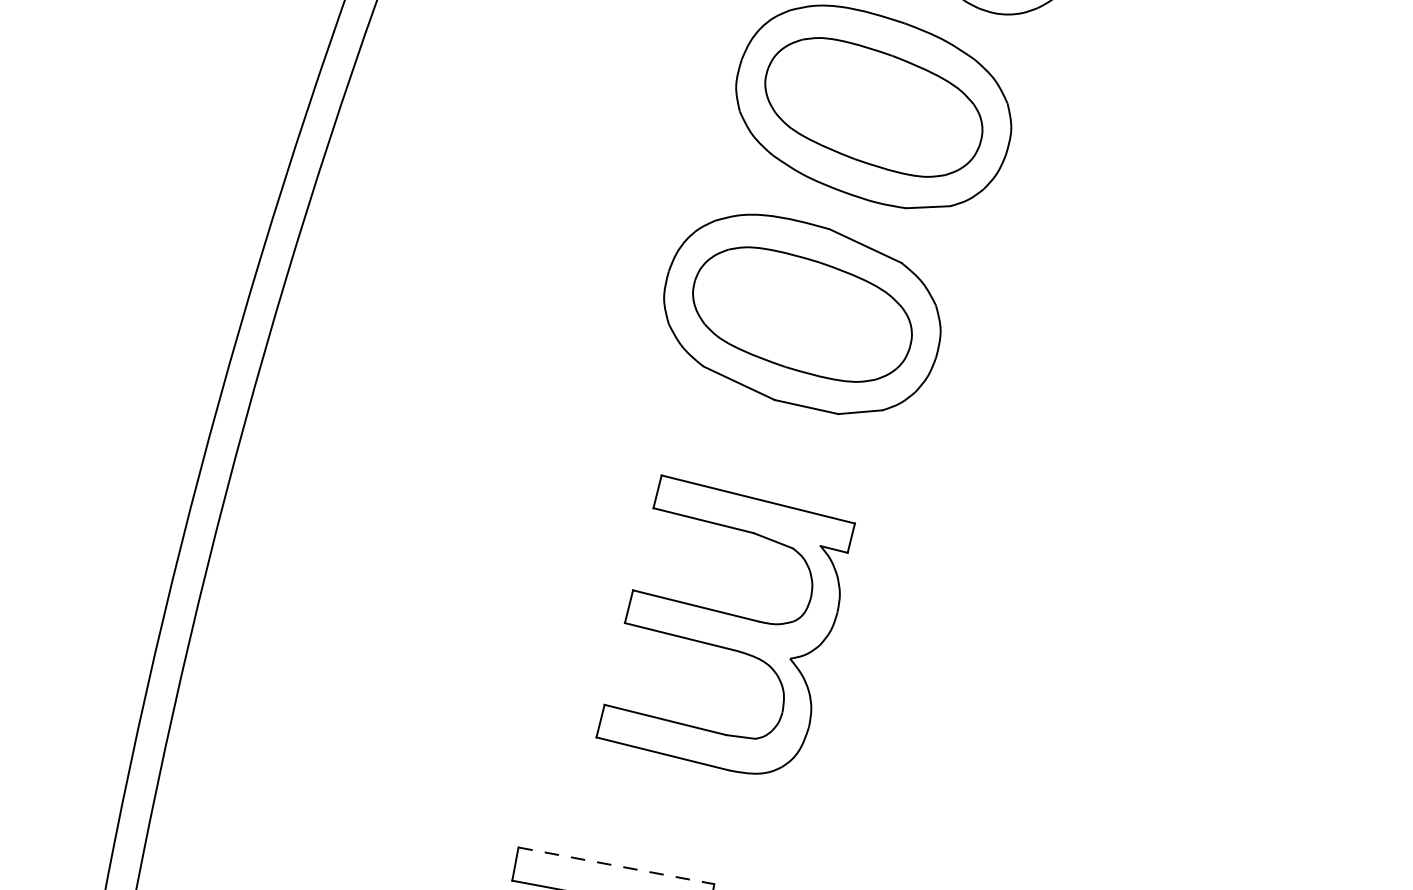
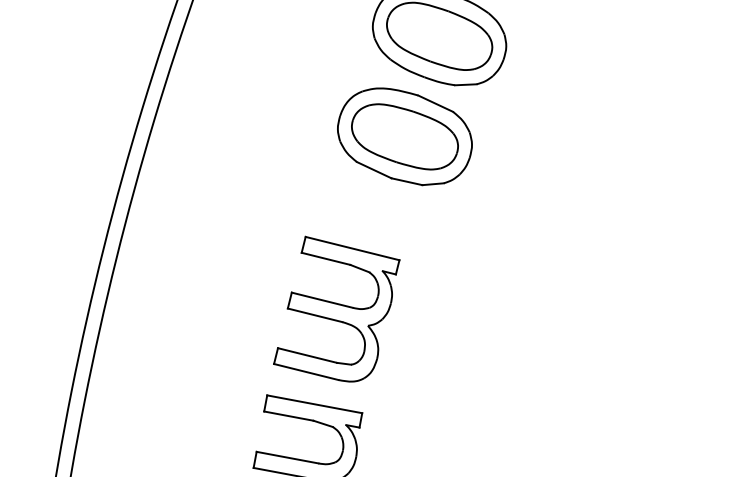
part: (725, 623) -> (336, 308), moved
line: (618, 866) -> (315, 404), dashed -> solid

